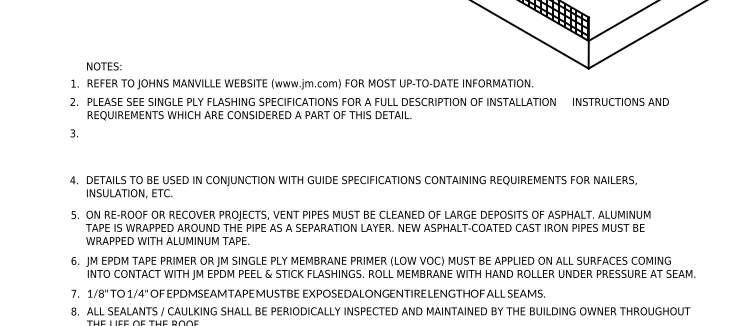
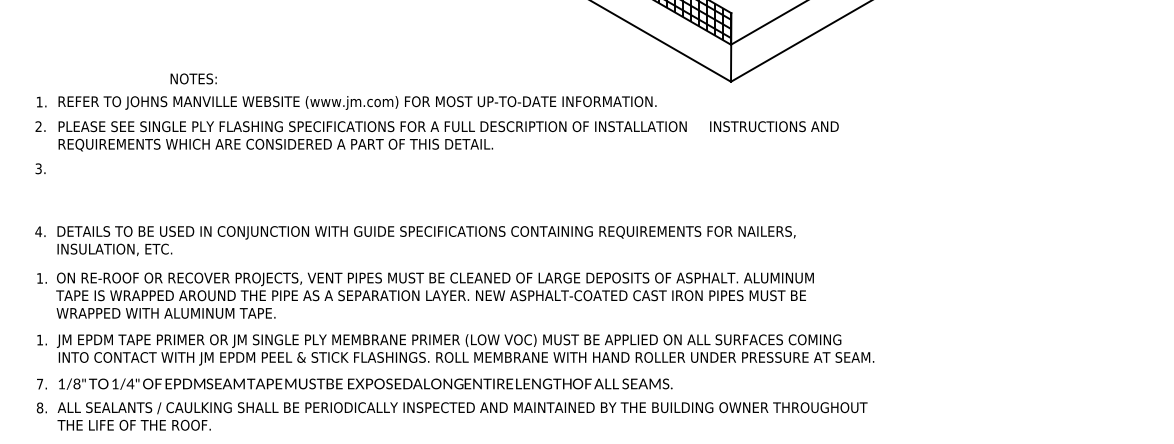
text: (104, 66) -> (193, 78), moved
text: (73, 215) -> (39, 278), 5. -> 1.
text: (73, 260) -> (39, 339), 6. -> 1.

